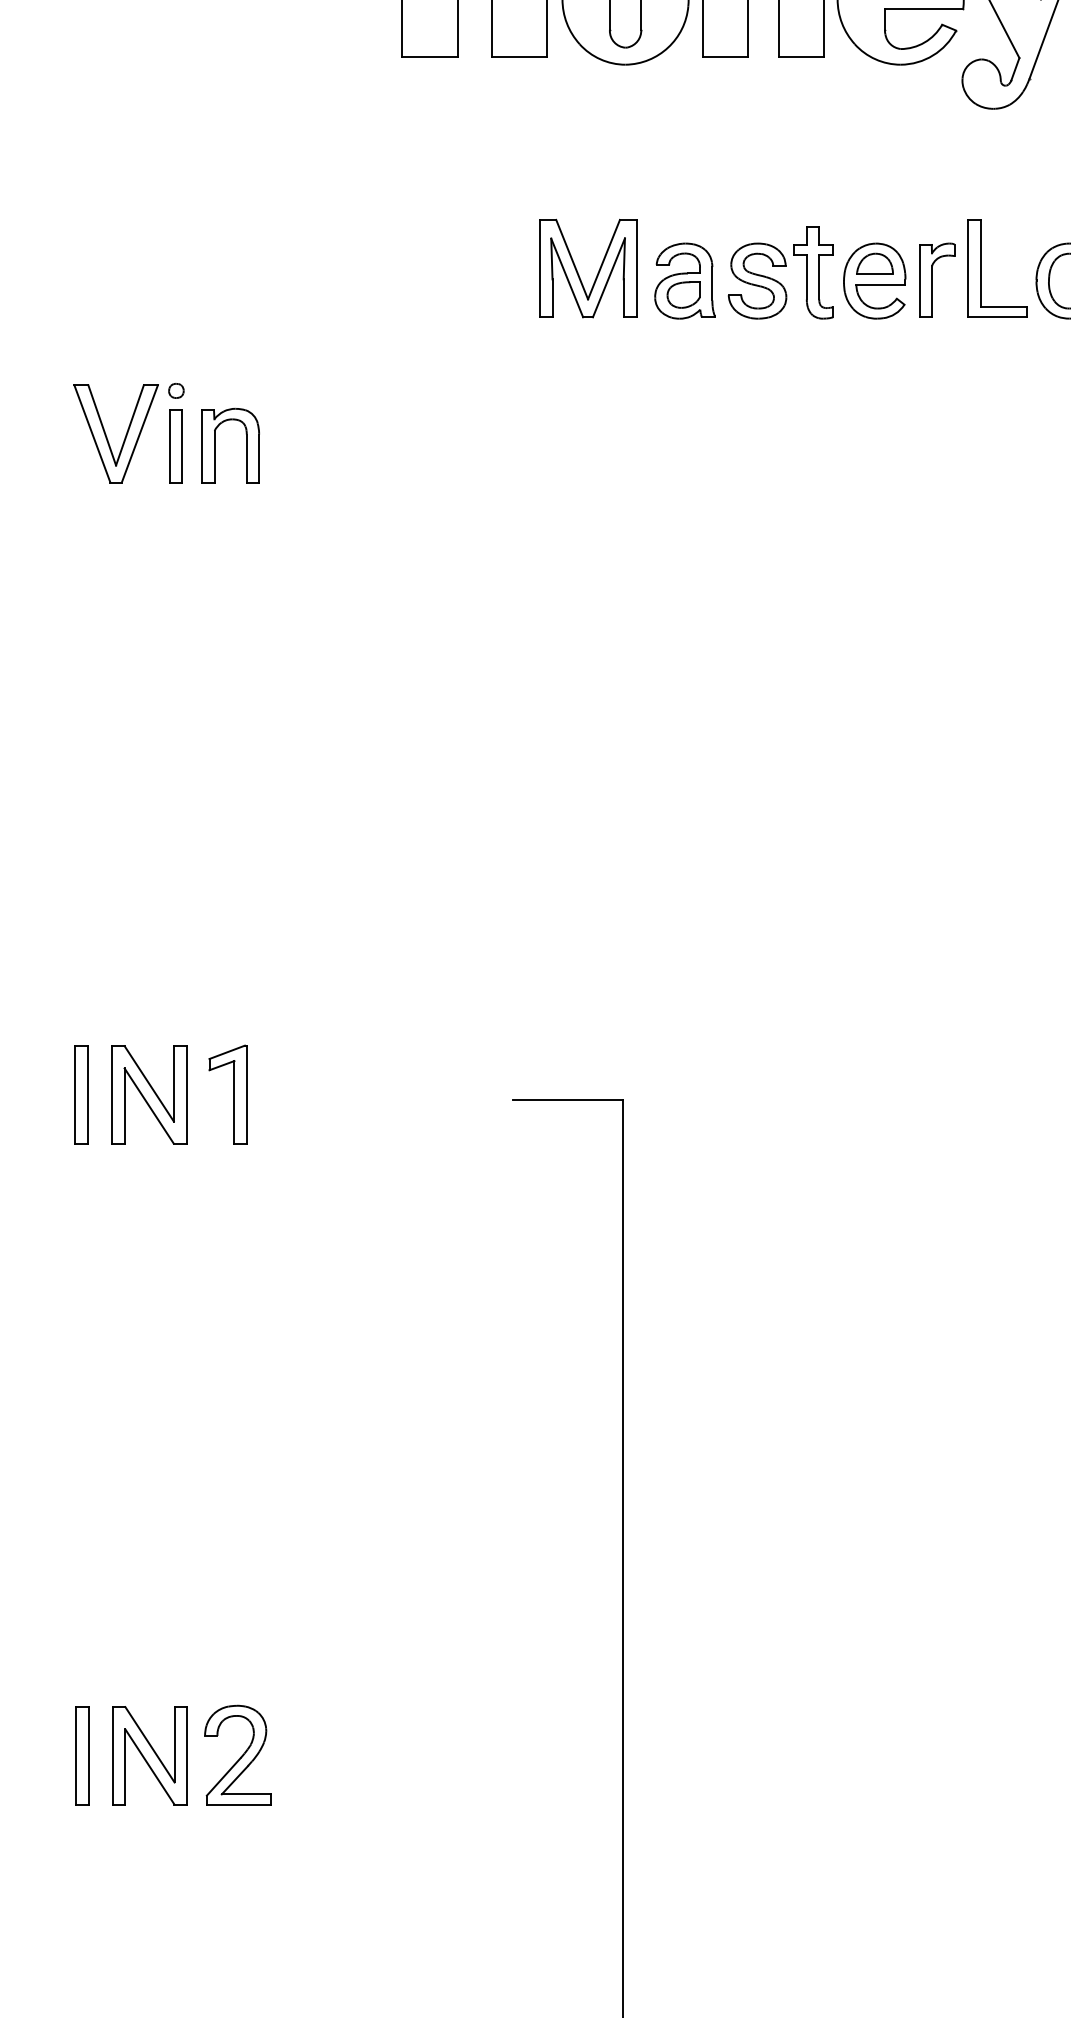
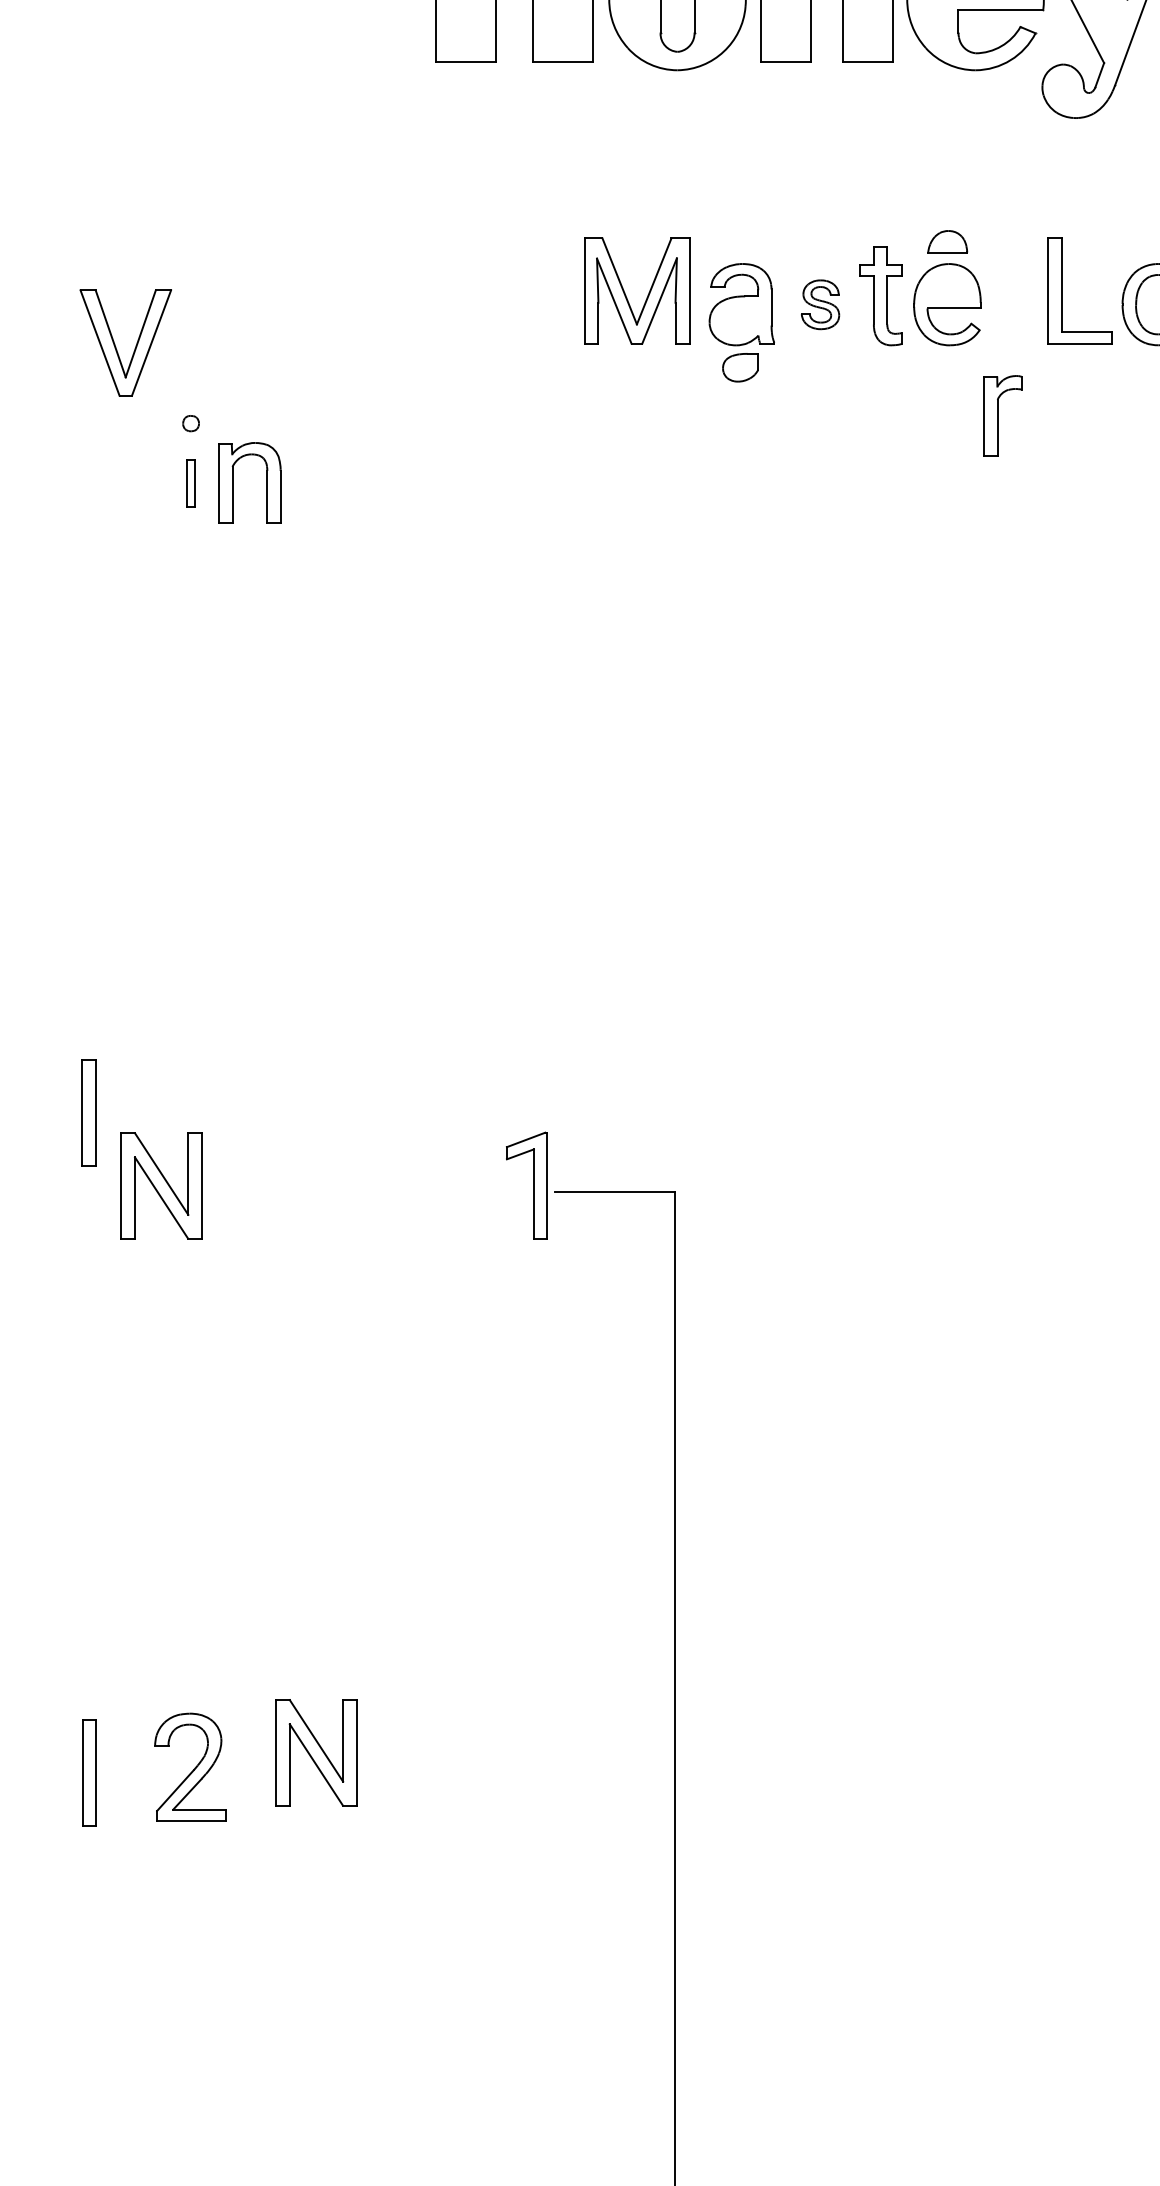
part: (874, 263) -> (947, 241), moved
part: (757, 280) -> (820, 304), size x0.6
part: (936, 280) -> (1002, 415), moved
part: (683, 294) -> (740, 367), moved
part: (106, 435) -> (115, 344), moved
part: (175, 446) -> (190, 483), size x0.6
part: (81, 1094) -> (88, 1112), moved
part: (234, 1094) -> (533, 1185), moved
part: (237, 1754) -> (190, 1766), moved
part: (82, 1755) -> (89, 1772), moved
part: (150, 1755) -> (316, 1752), moved

